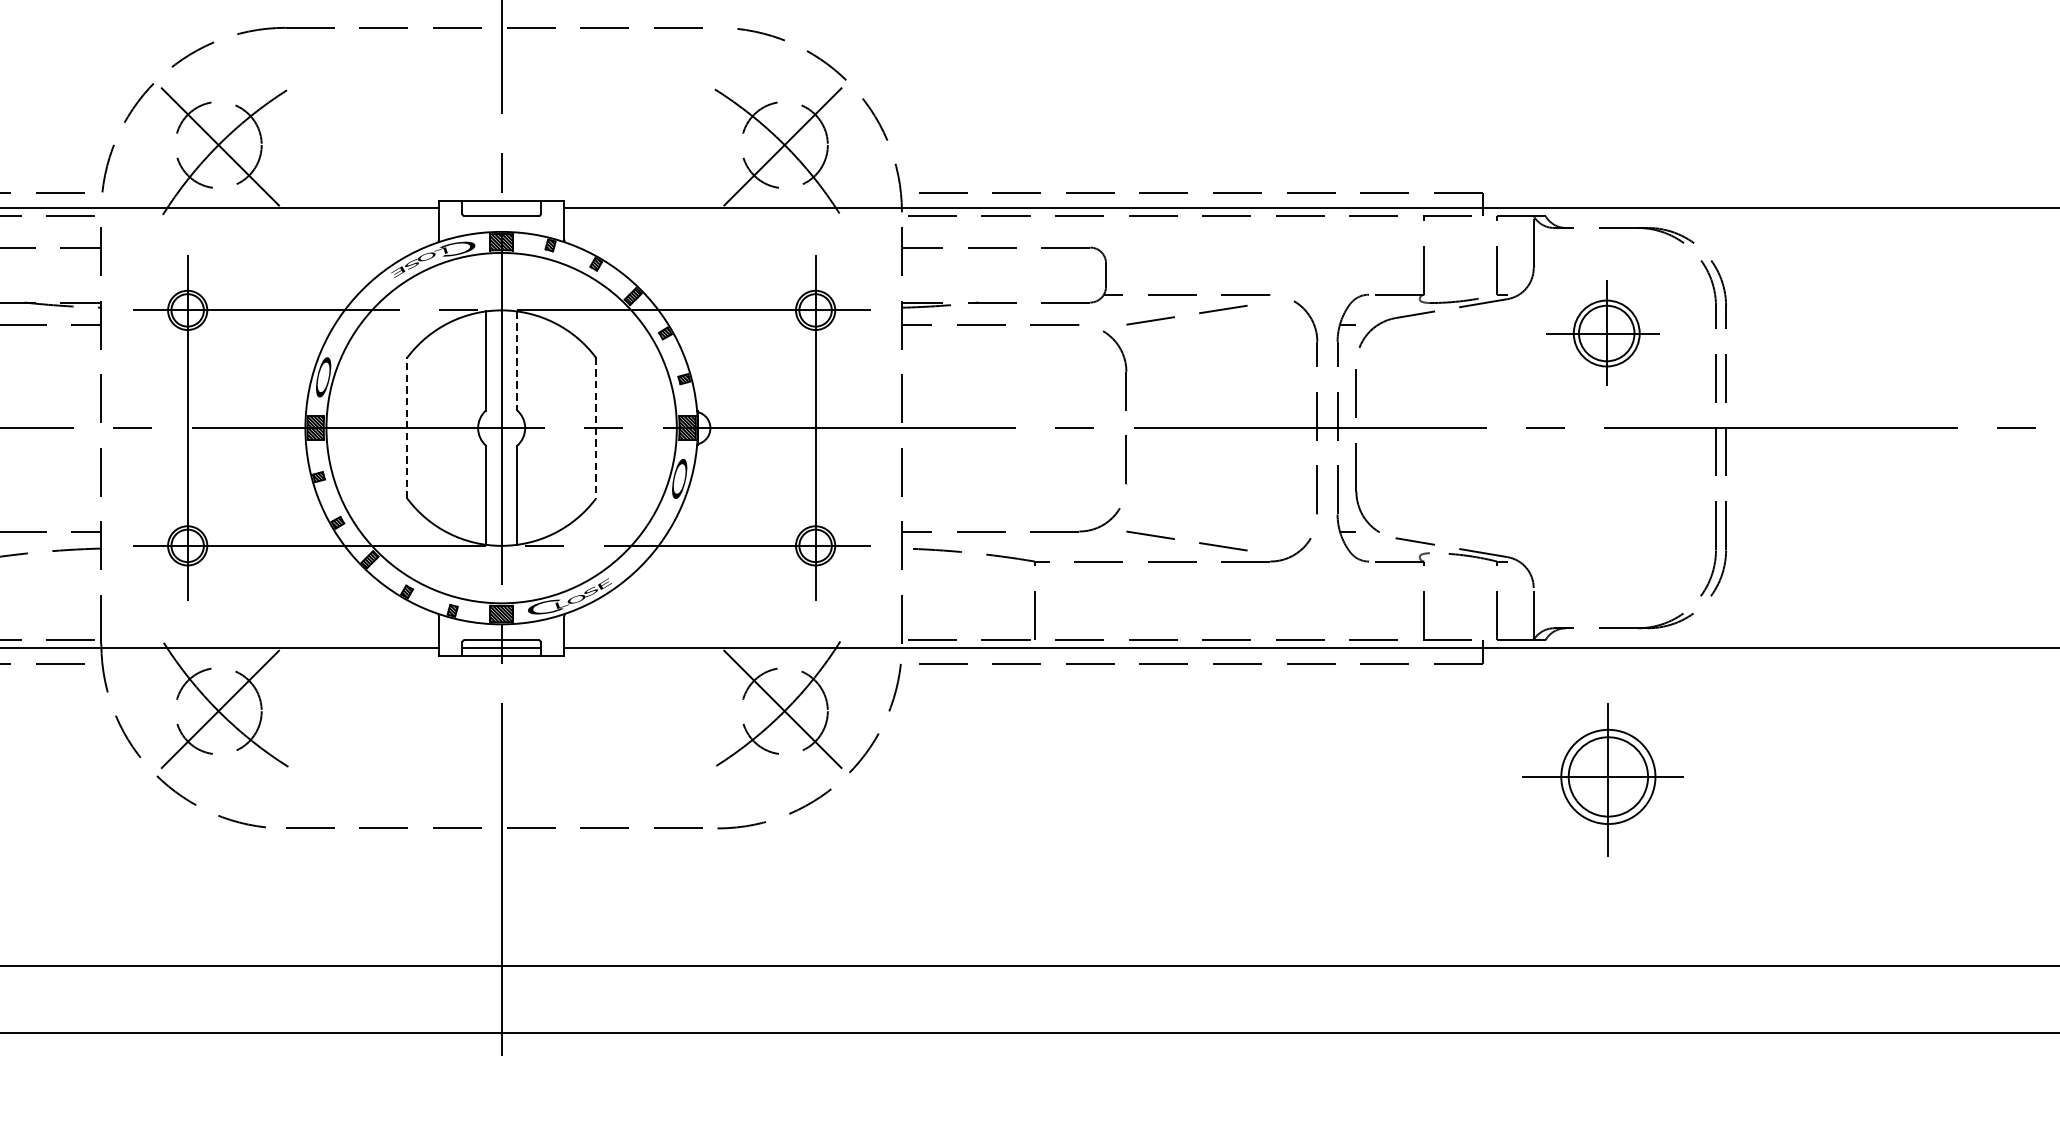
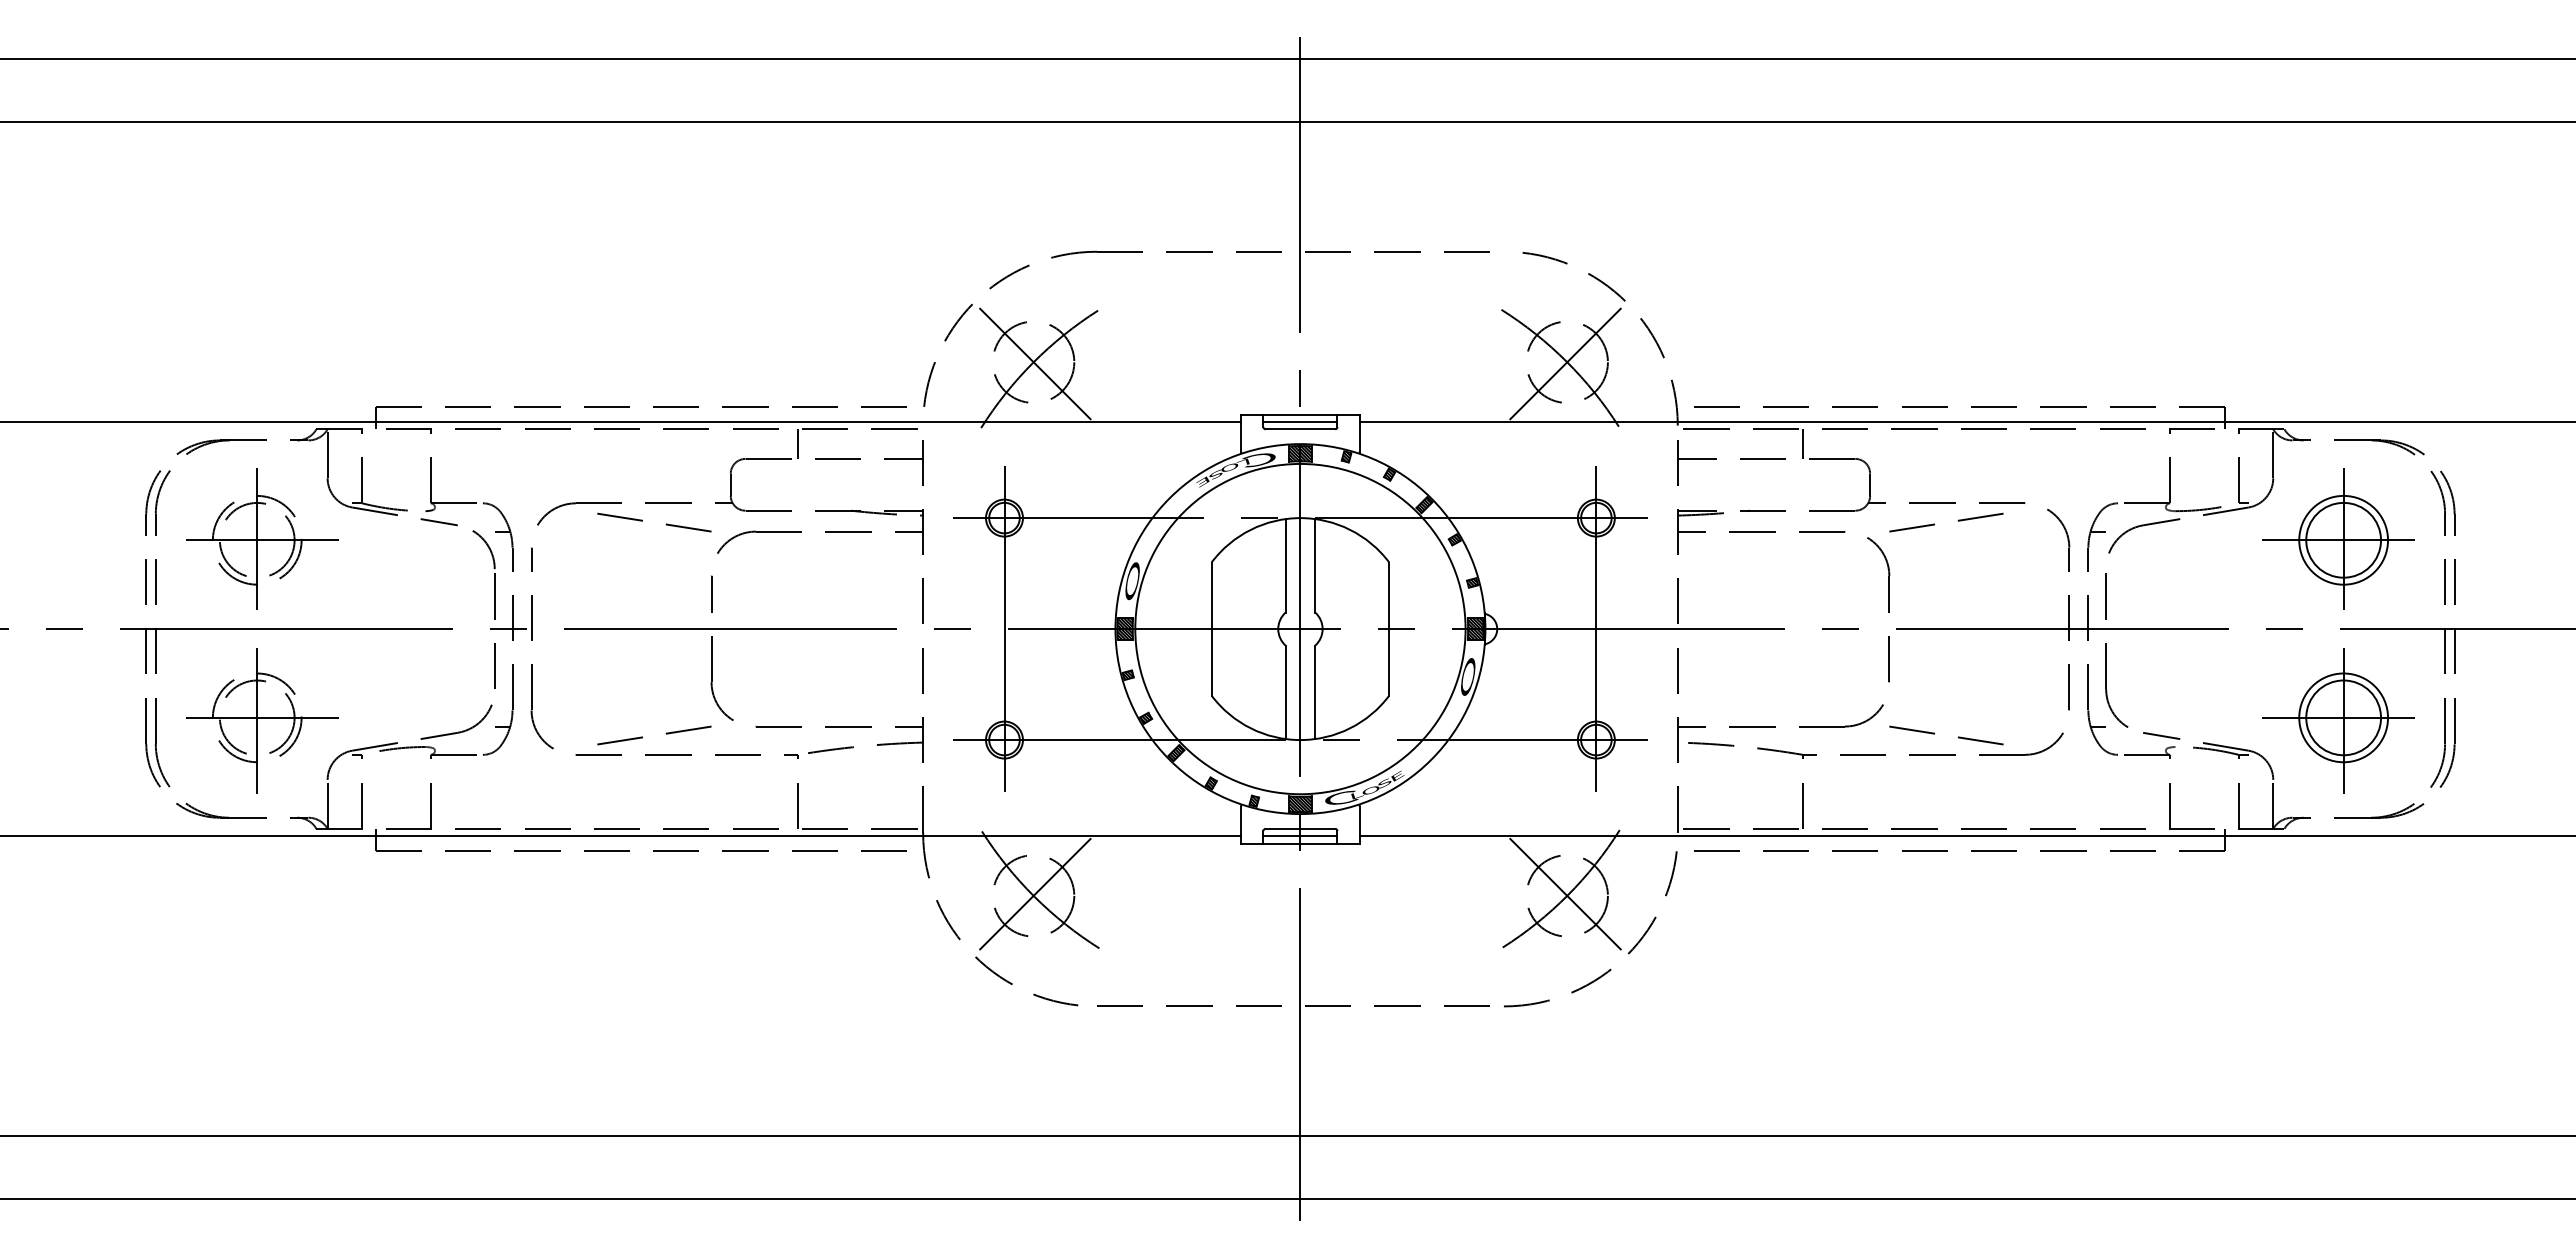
line: (501, 207) -> (1300, 421), added
line: (1035, 231) -> (1803, 443), added
part: (1602, 332) -> (2338, 538), size x1.43
line: (517, 360) -> (1315, 565), dashed -> solid
line: (407, 428) -> (1211, 629), dashed -> solid
line: (596, 428) -> (1389, 629), dashed -> solid
part: (1602, 779) -> (2338, 720), moved

